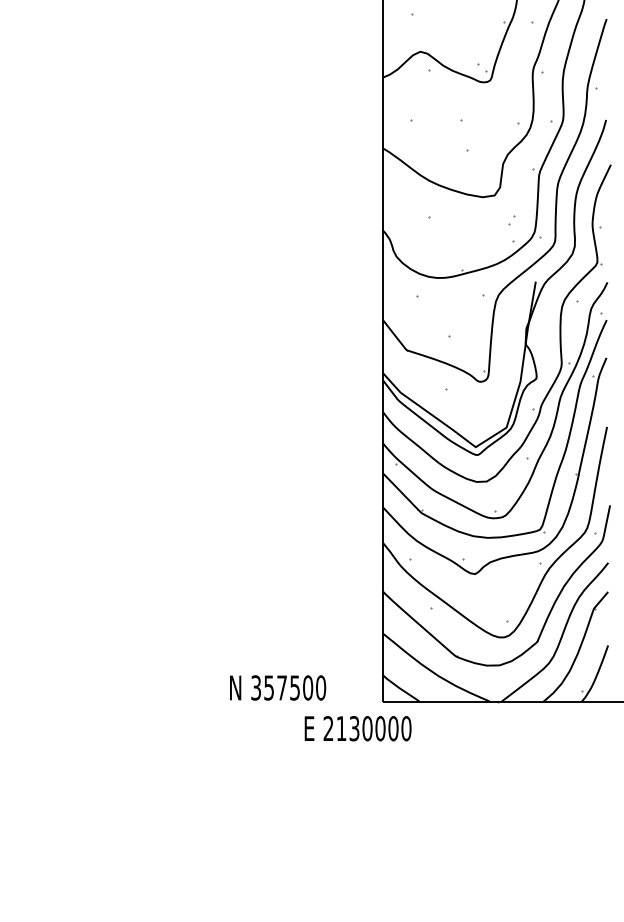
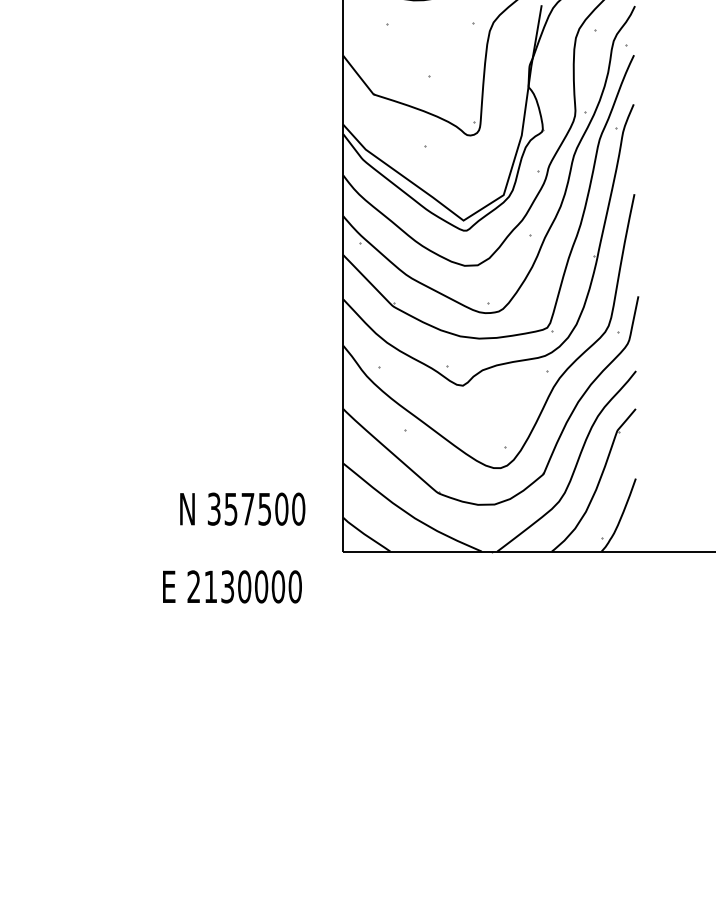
text: (278, 687) -> (243, 508), moved
text: (357, 728) -> (231, 586), moved

